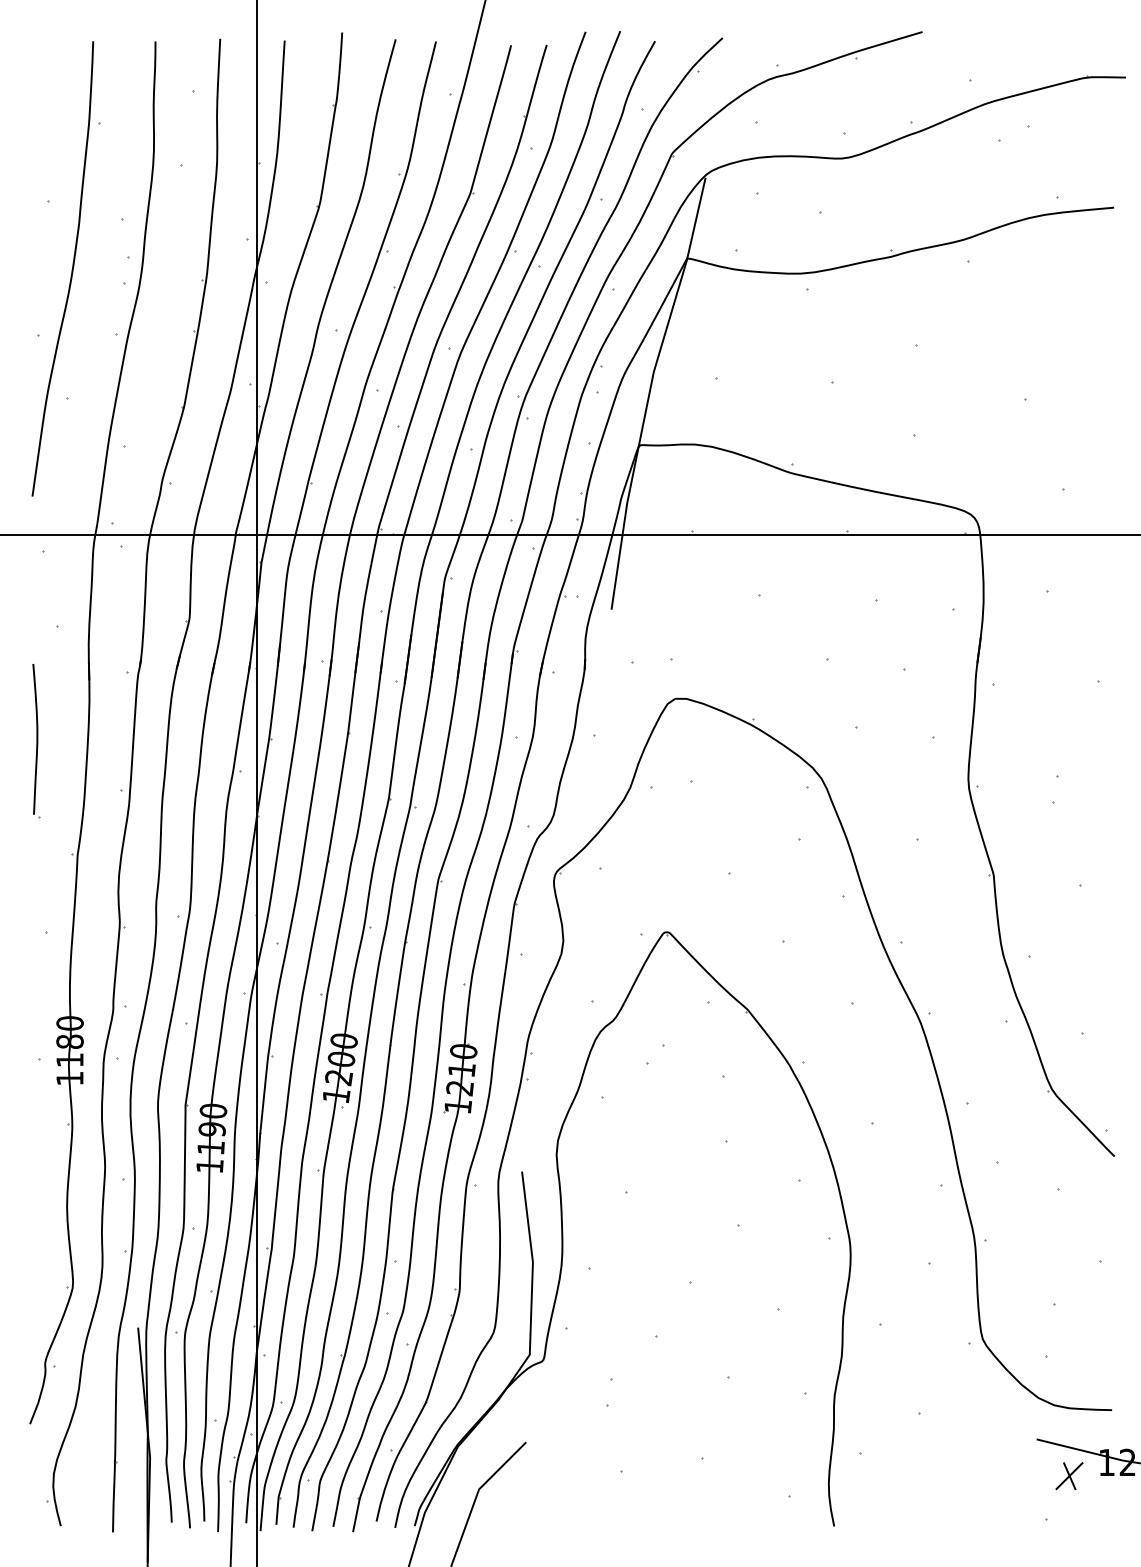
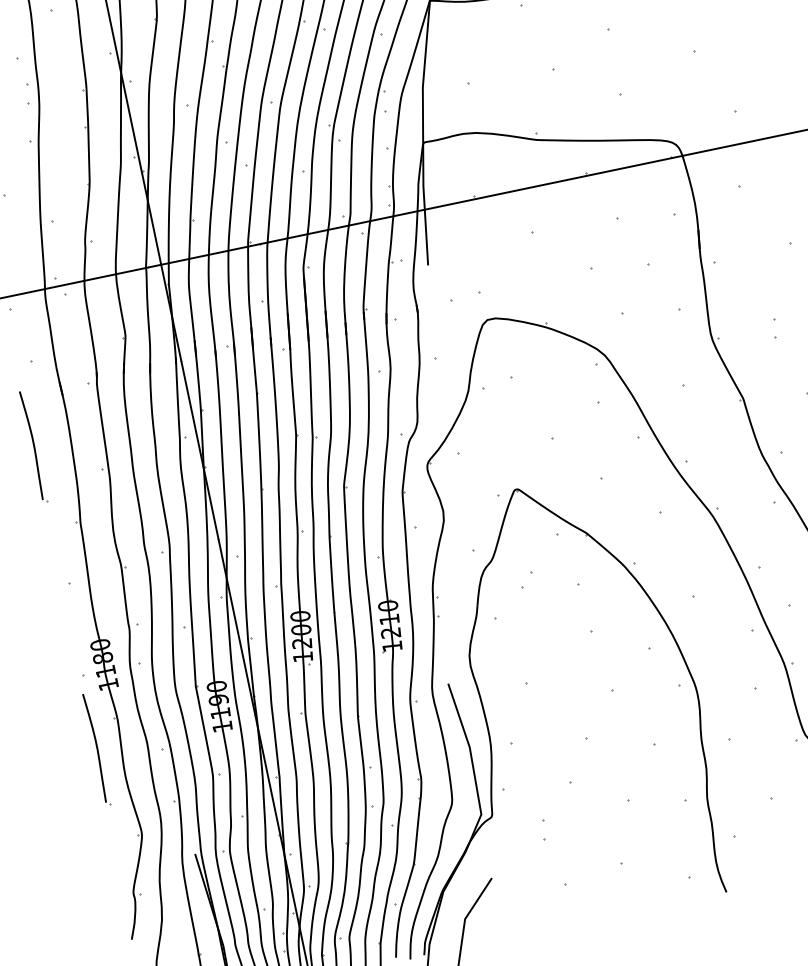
part: (36, 1161) -> (96, 749), added

